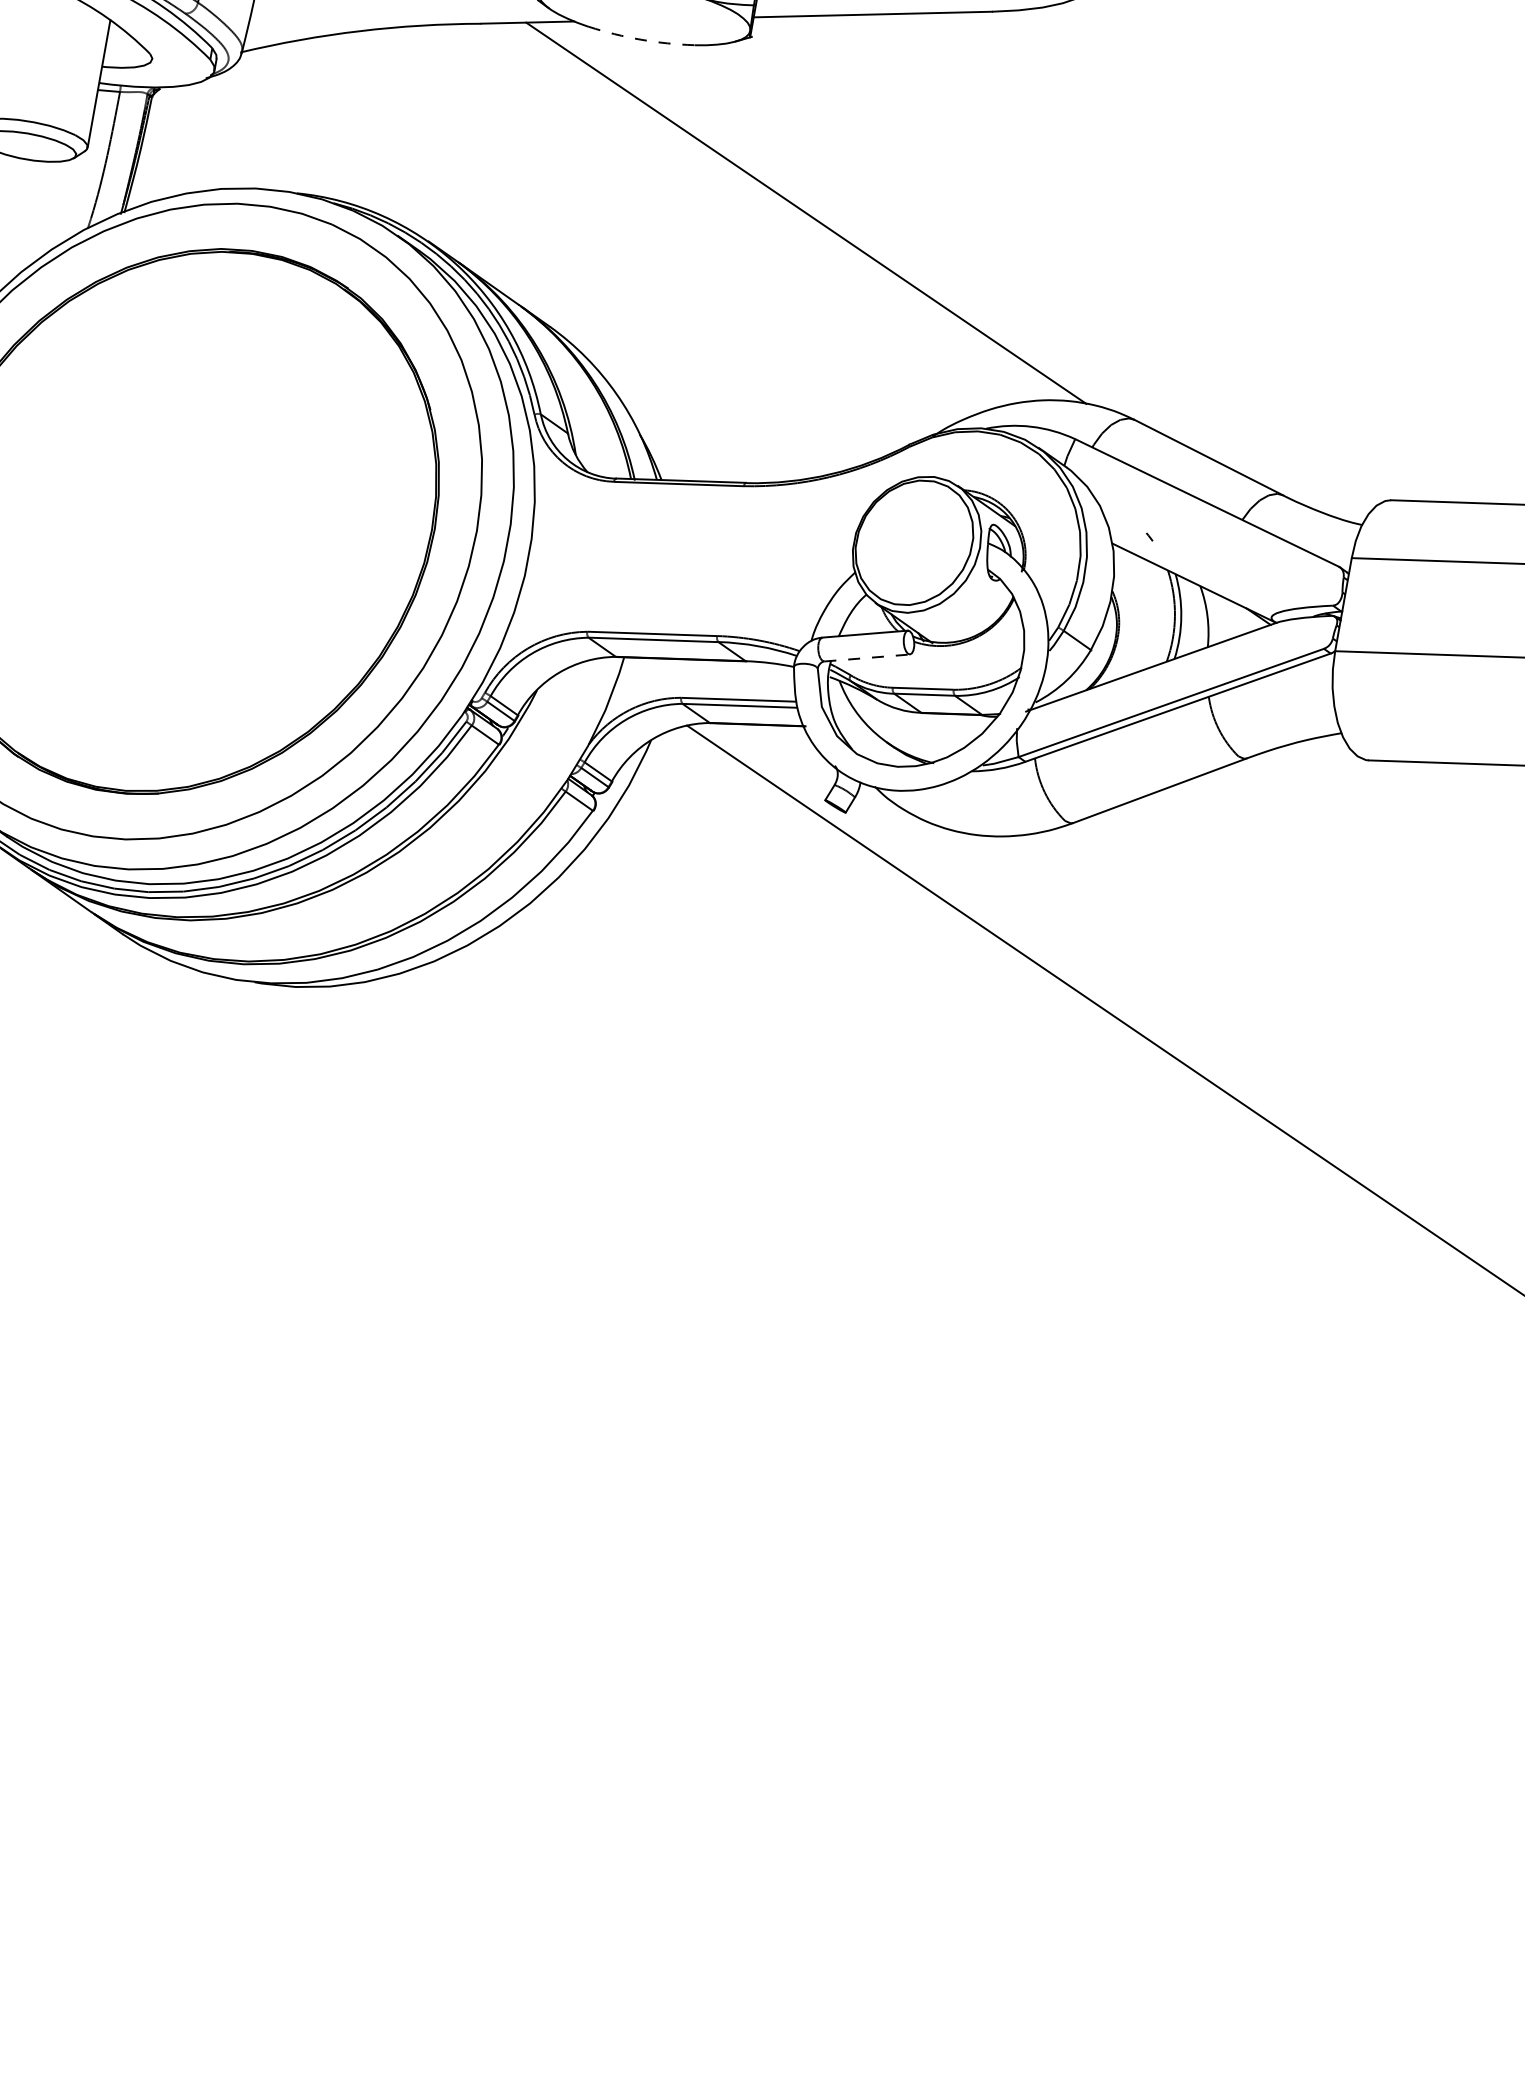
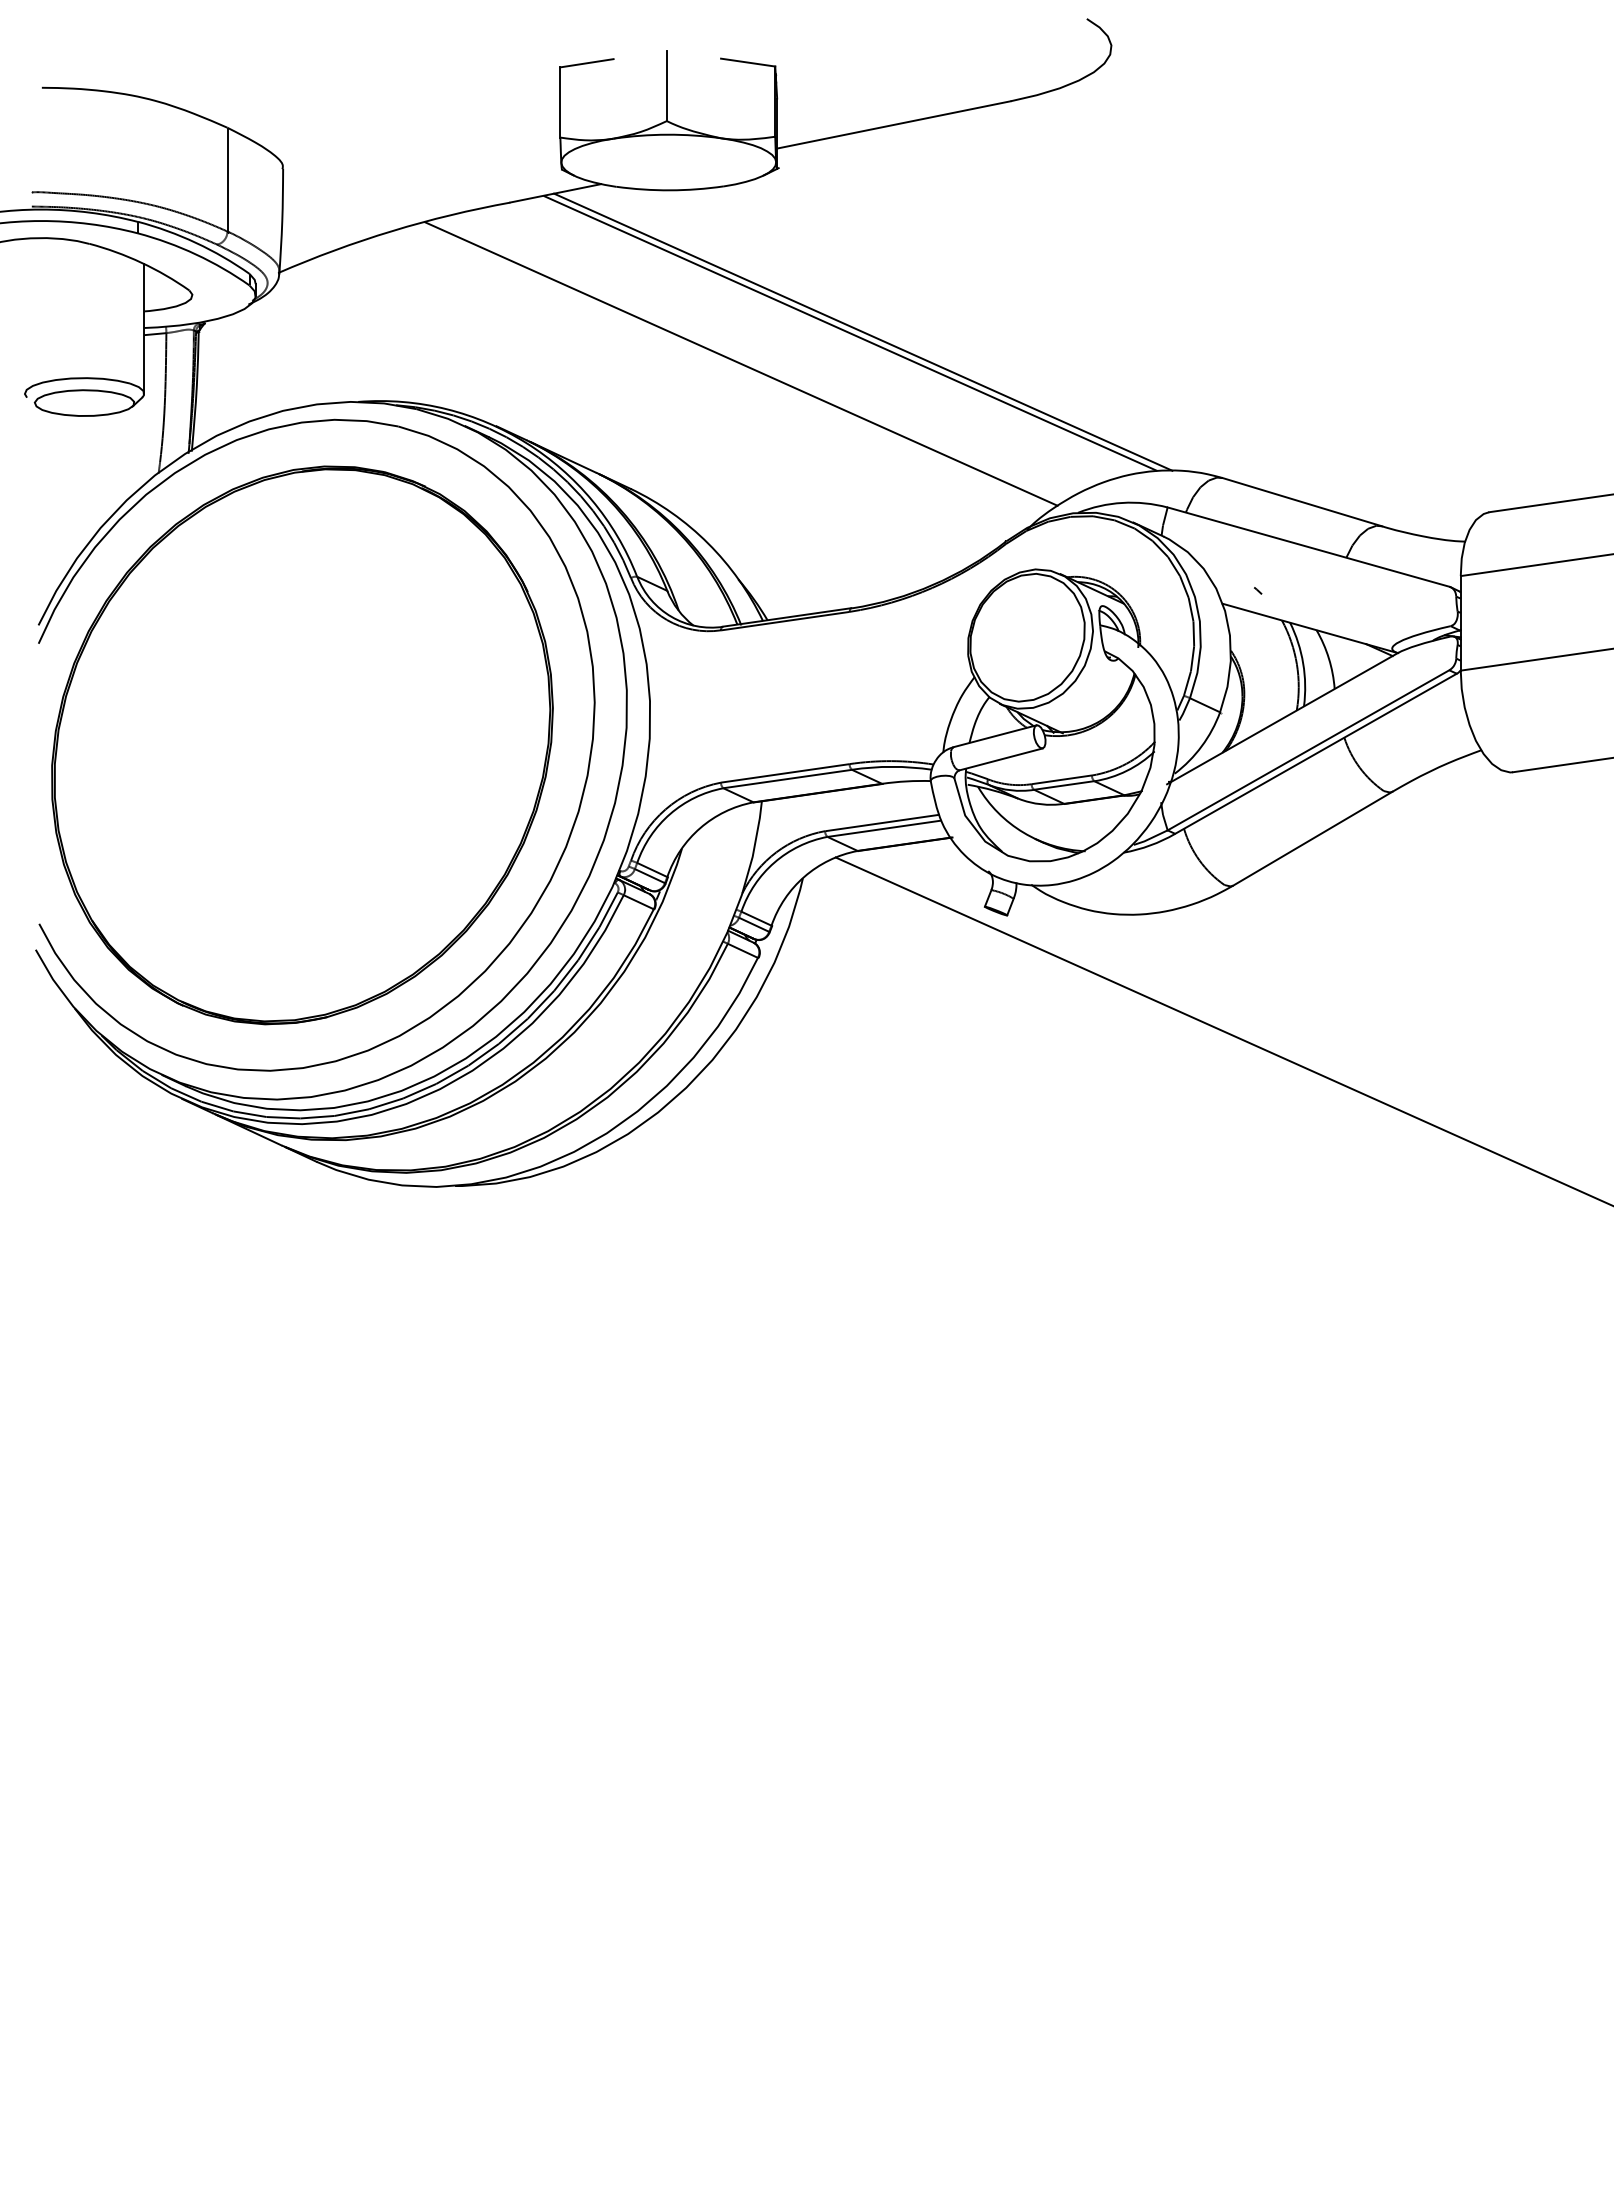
arc: (641, 39) -> (670, 190), dashed -> solid
line: (793, 212) -> (850, 333), added
line: (679, 222) -> (740, 363), added
line: (867, 658) -> (1001, 759), dashed -> solid

